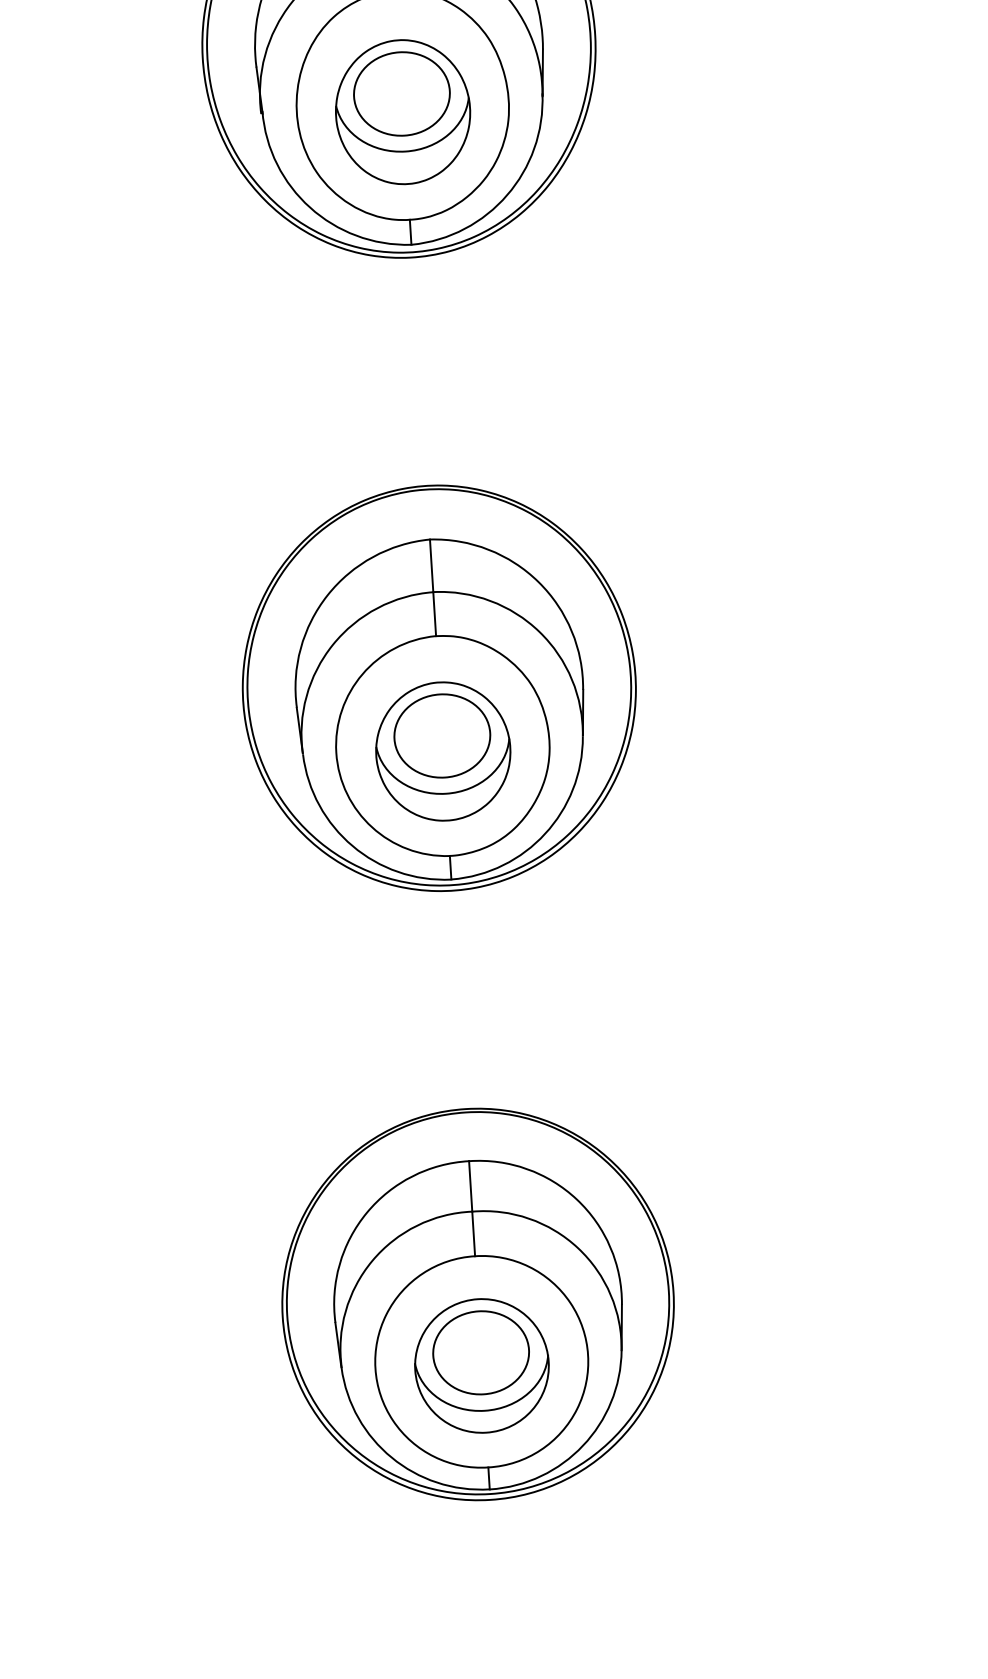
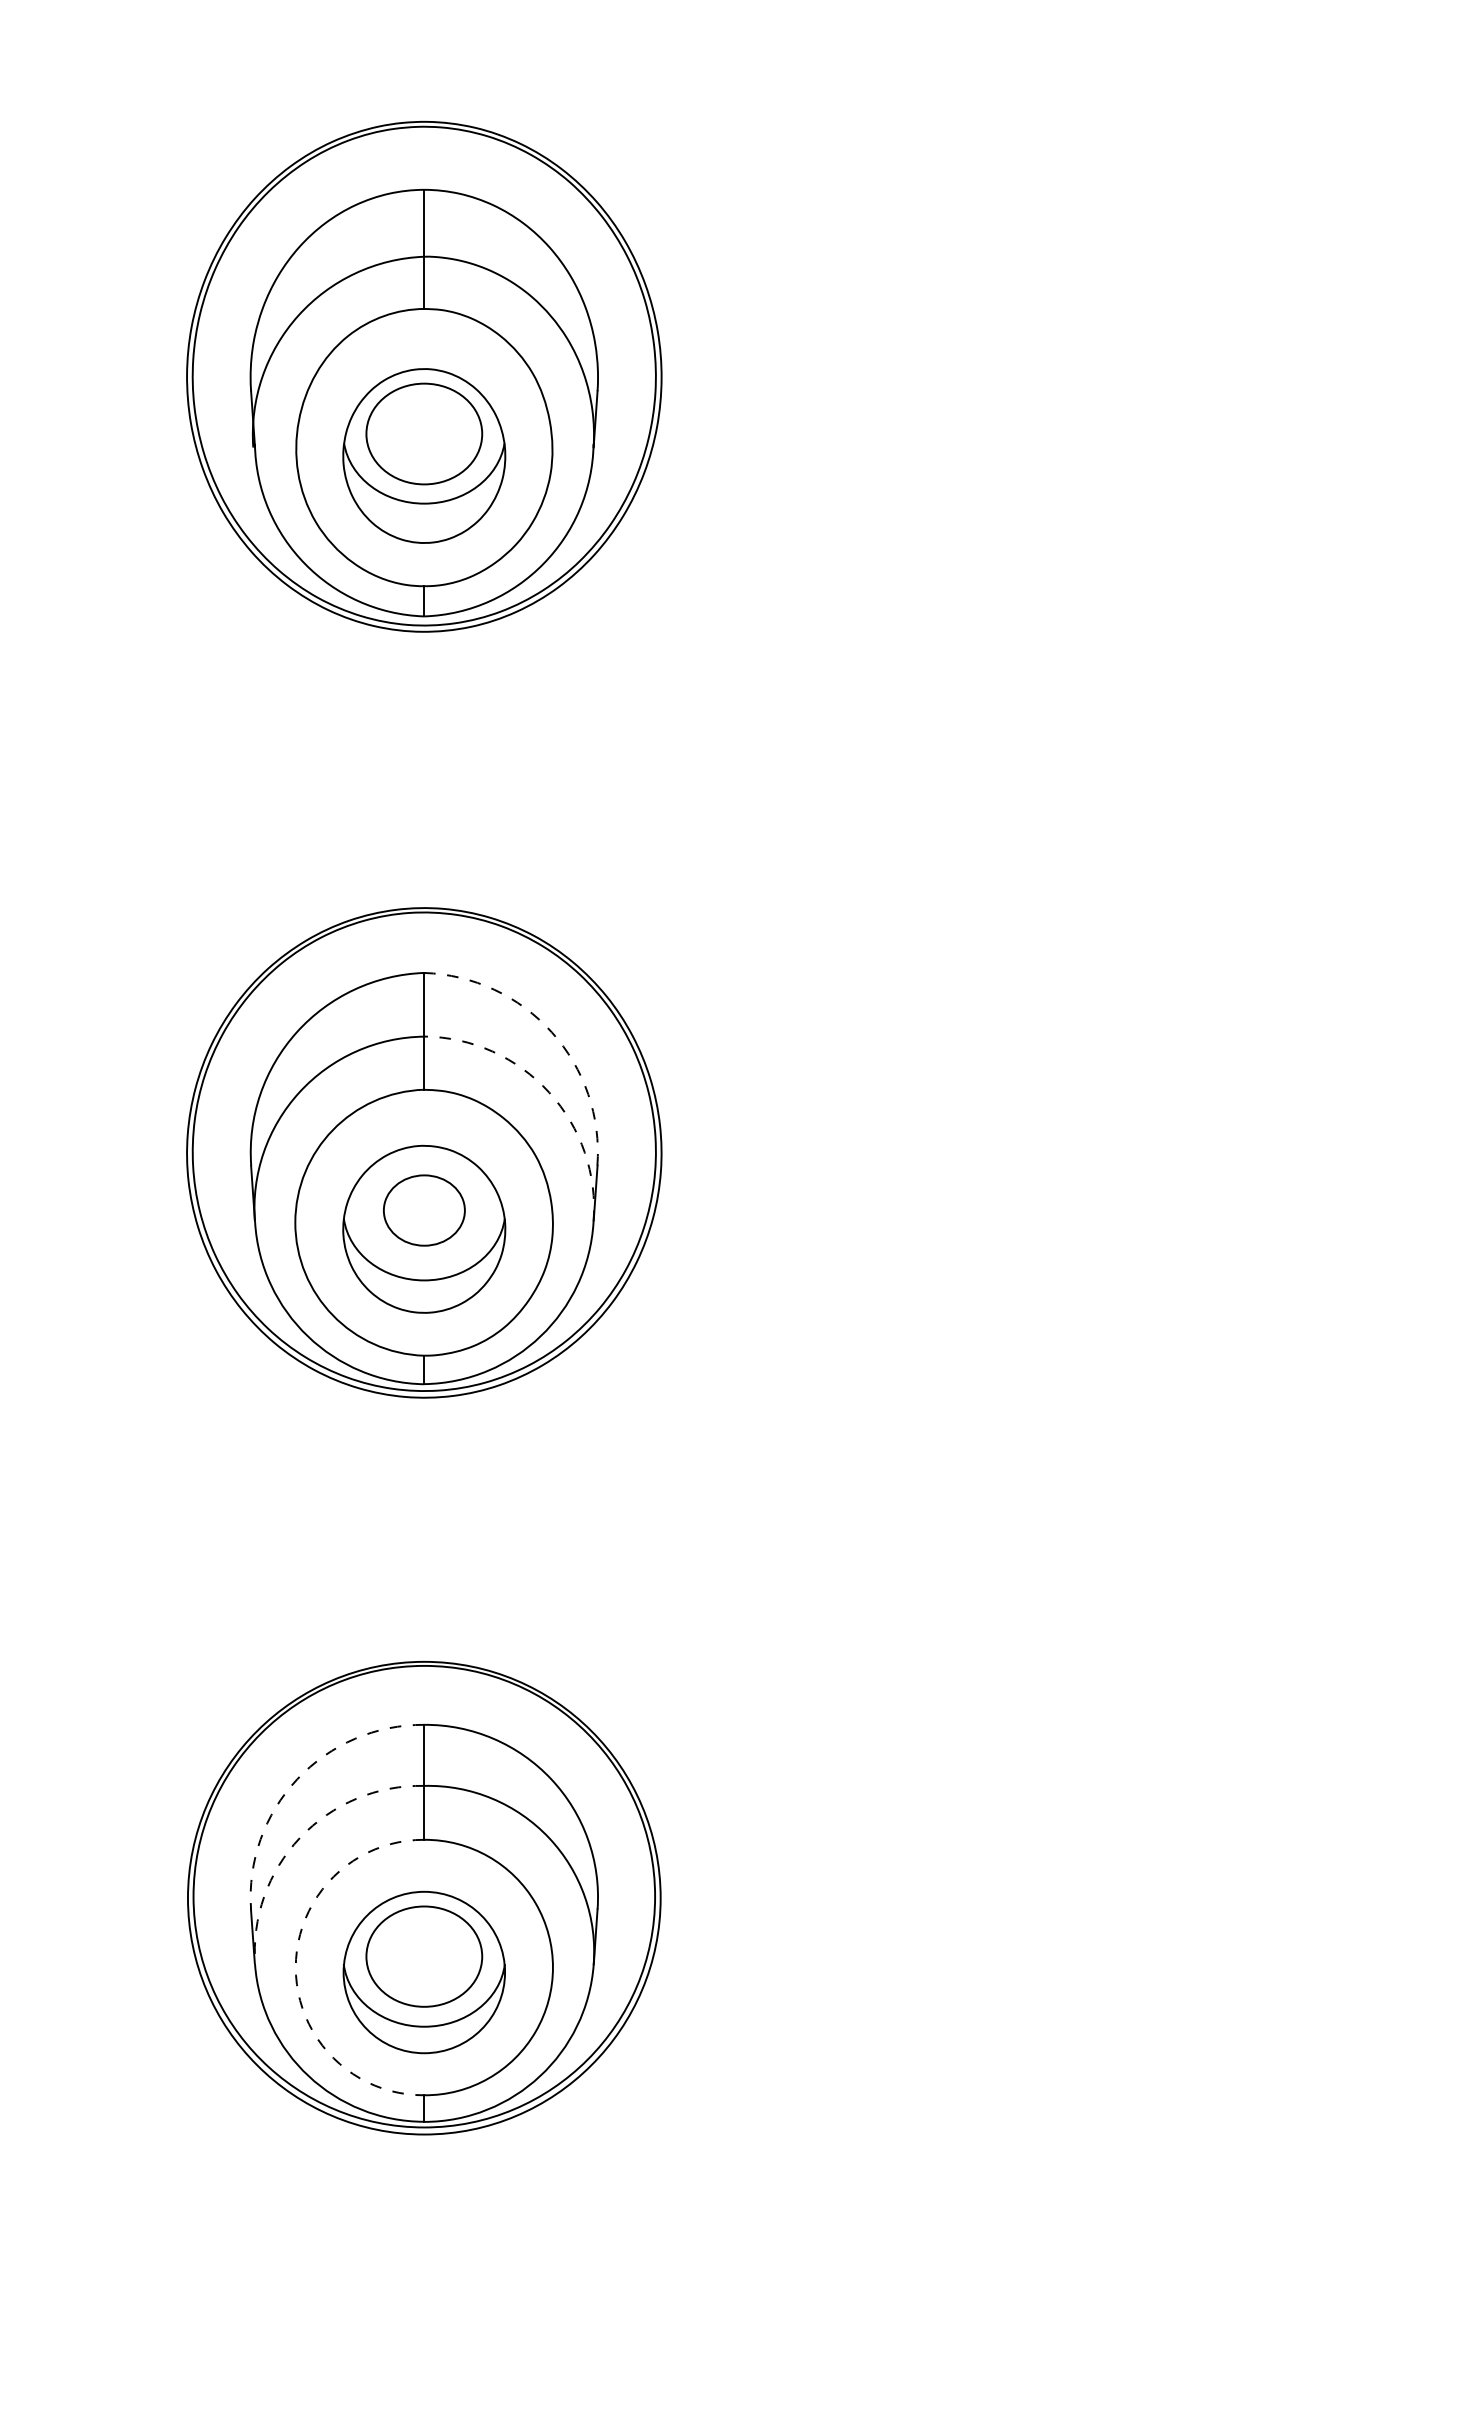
arc: (538, 582) -> (551, 1032), solid -> dashed
arc: (539, 631) -> (549, 1092), solid -> dashed
part: (442, 735) -> (424, 1210), size x0.7
arc: (367, 1212) -> (297, 1779), solid -> dashed
arc: (372, 1260) -> (300, 1837), solid -> dashed
arc: (375, 1368) -> (295, 1967), solid -> dashed

